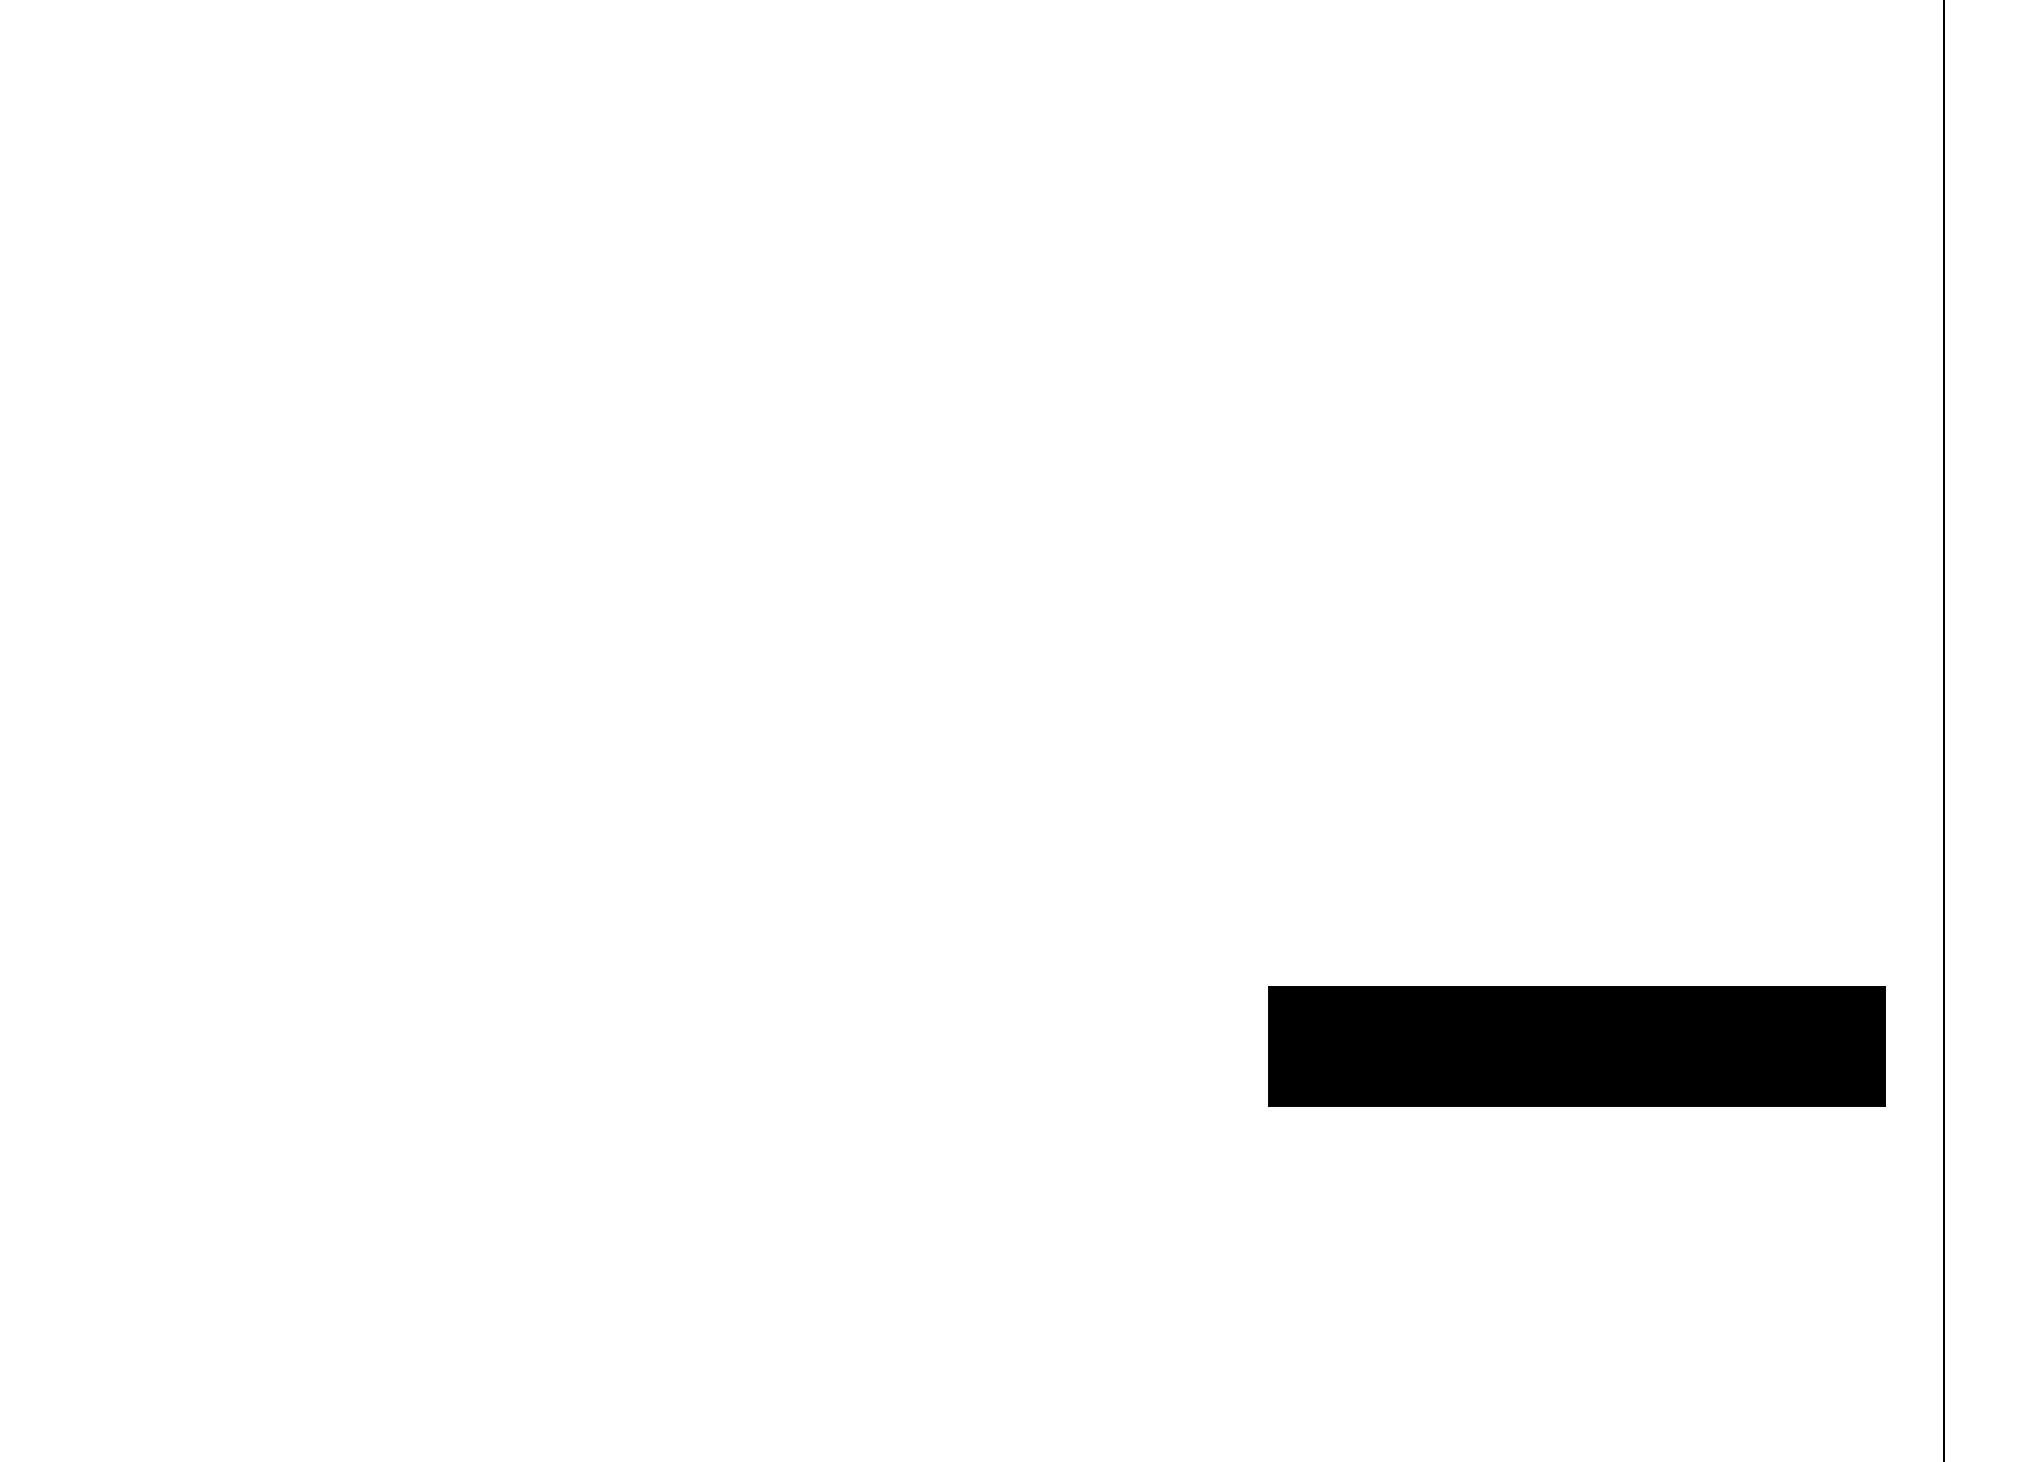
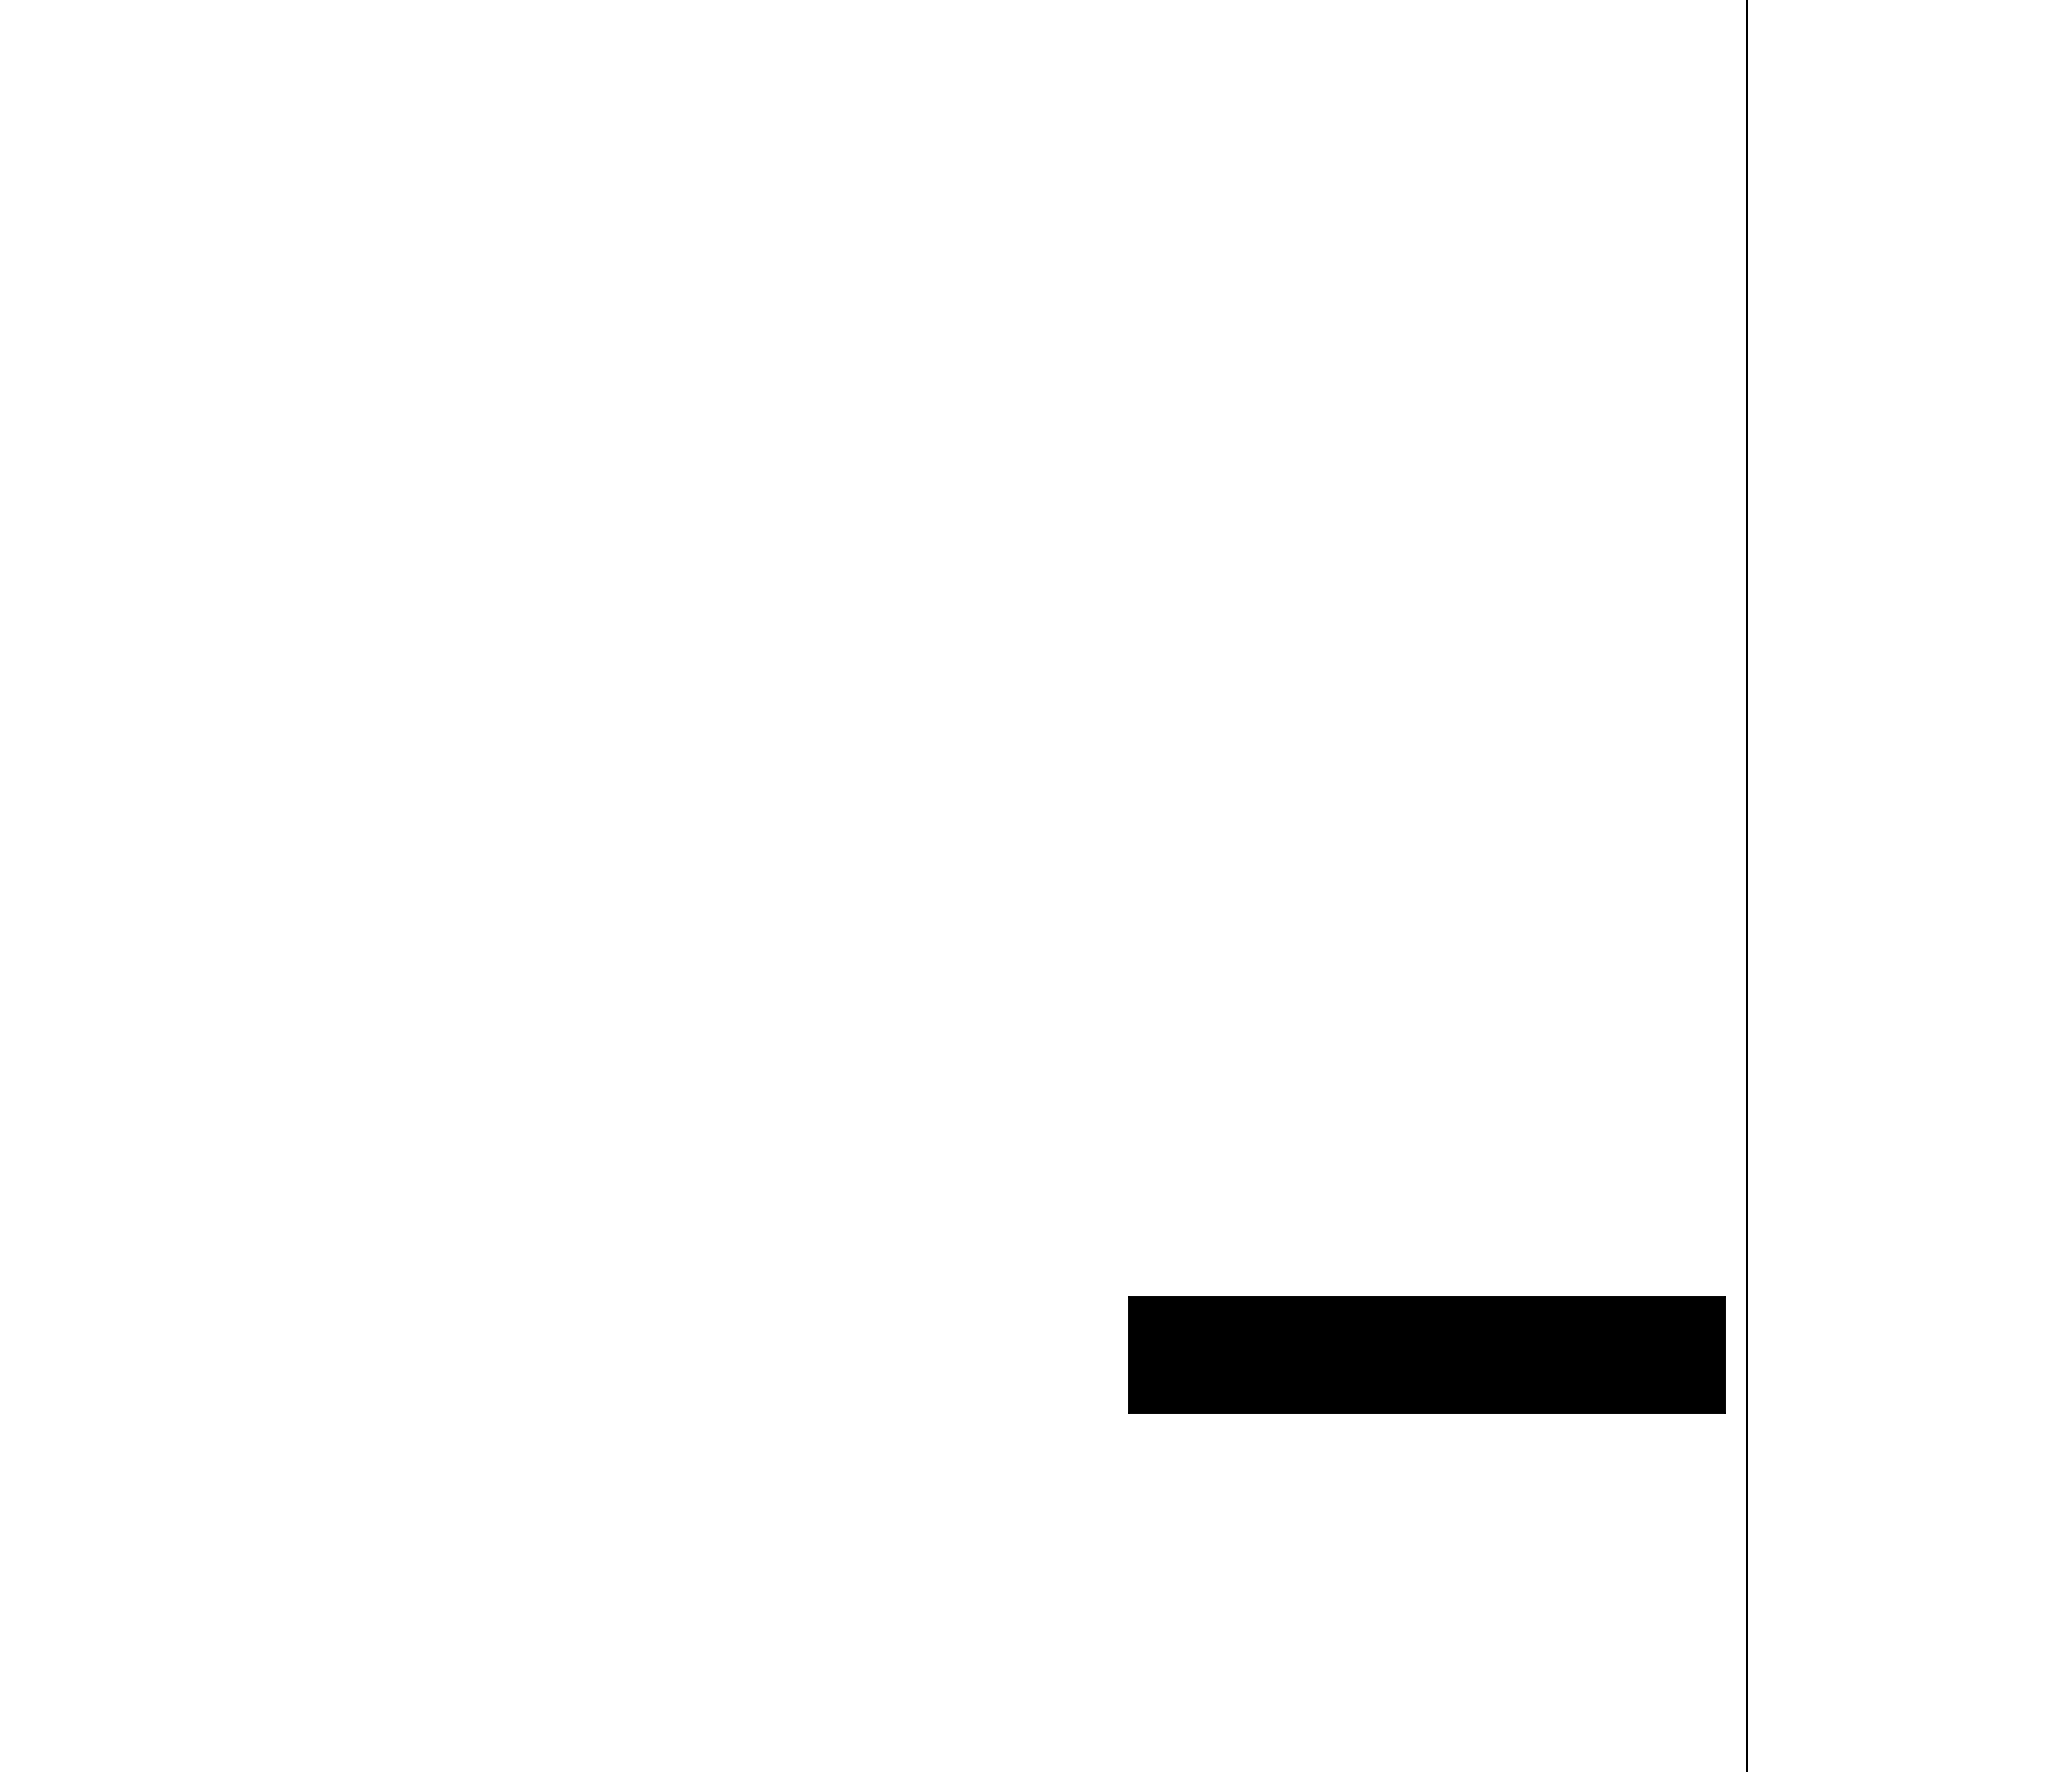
part: (1576, 1046) -> (1426, 1354), moved

